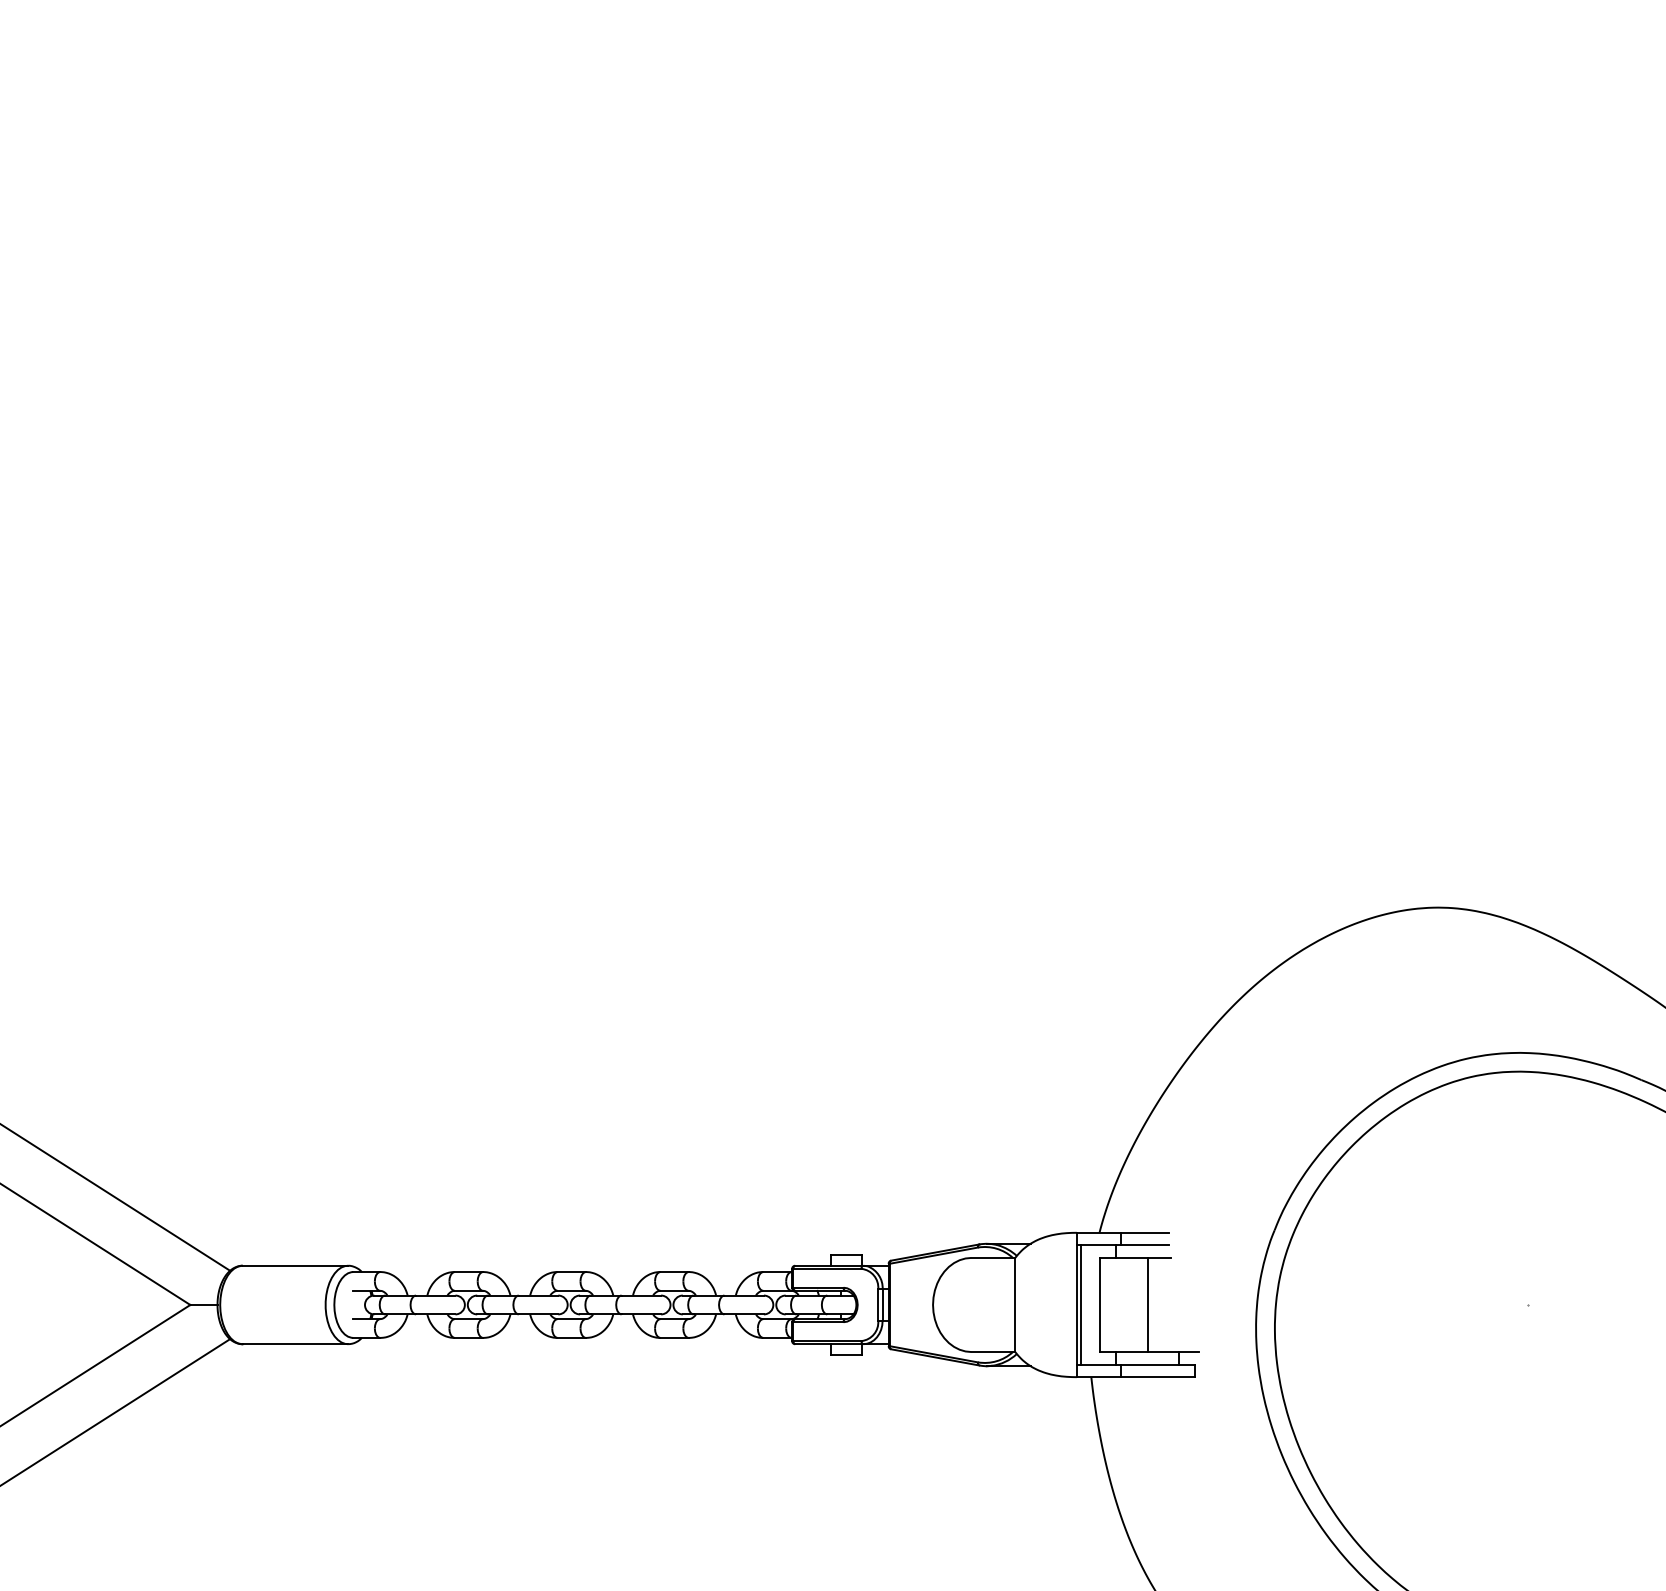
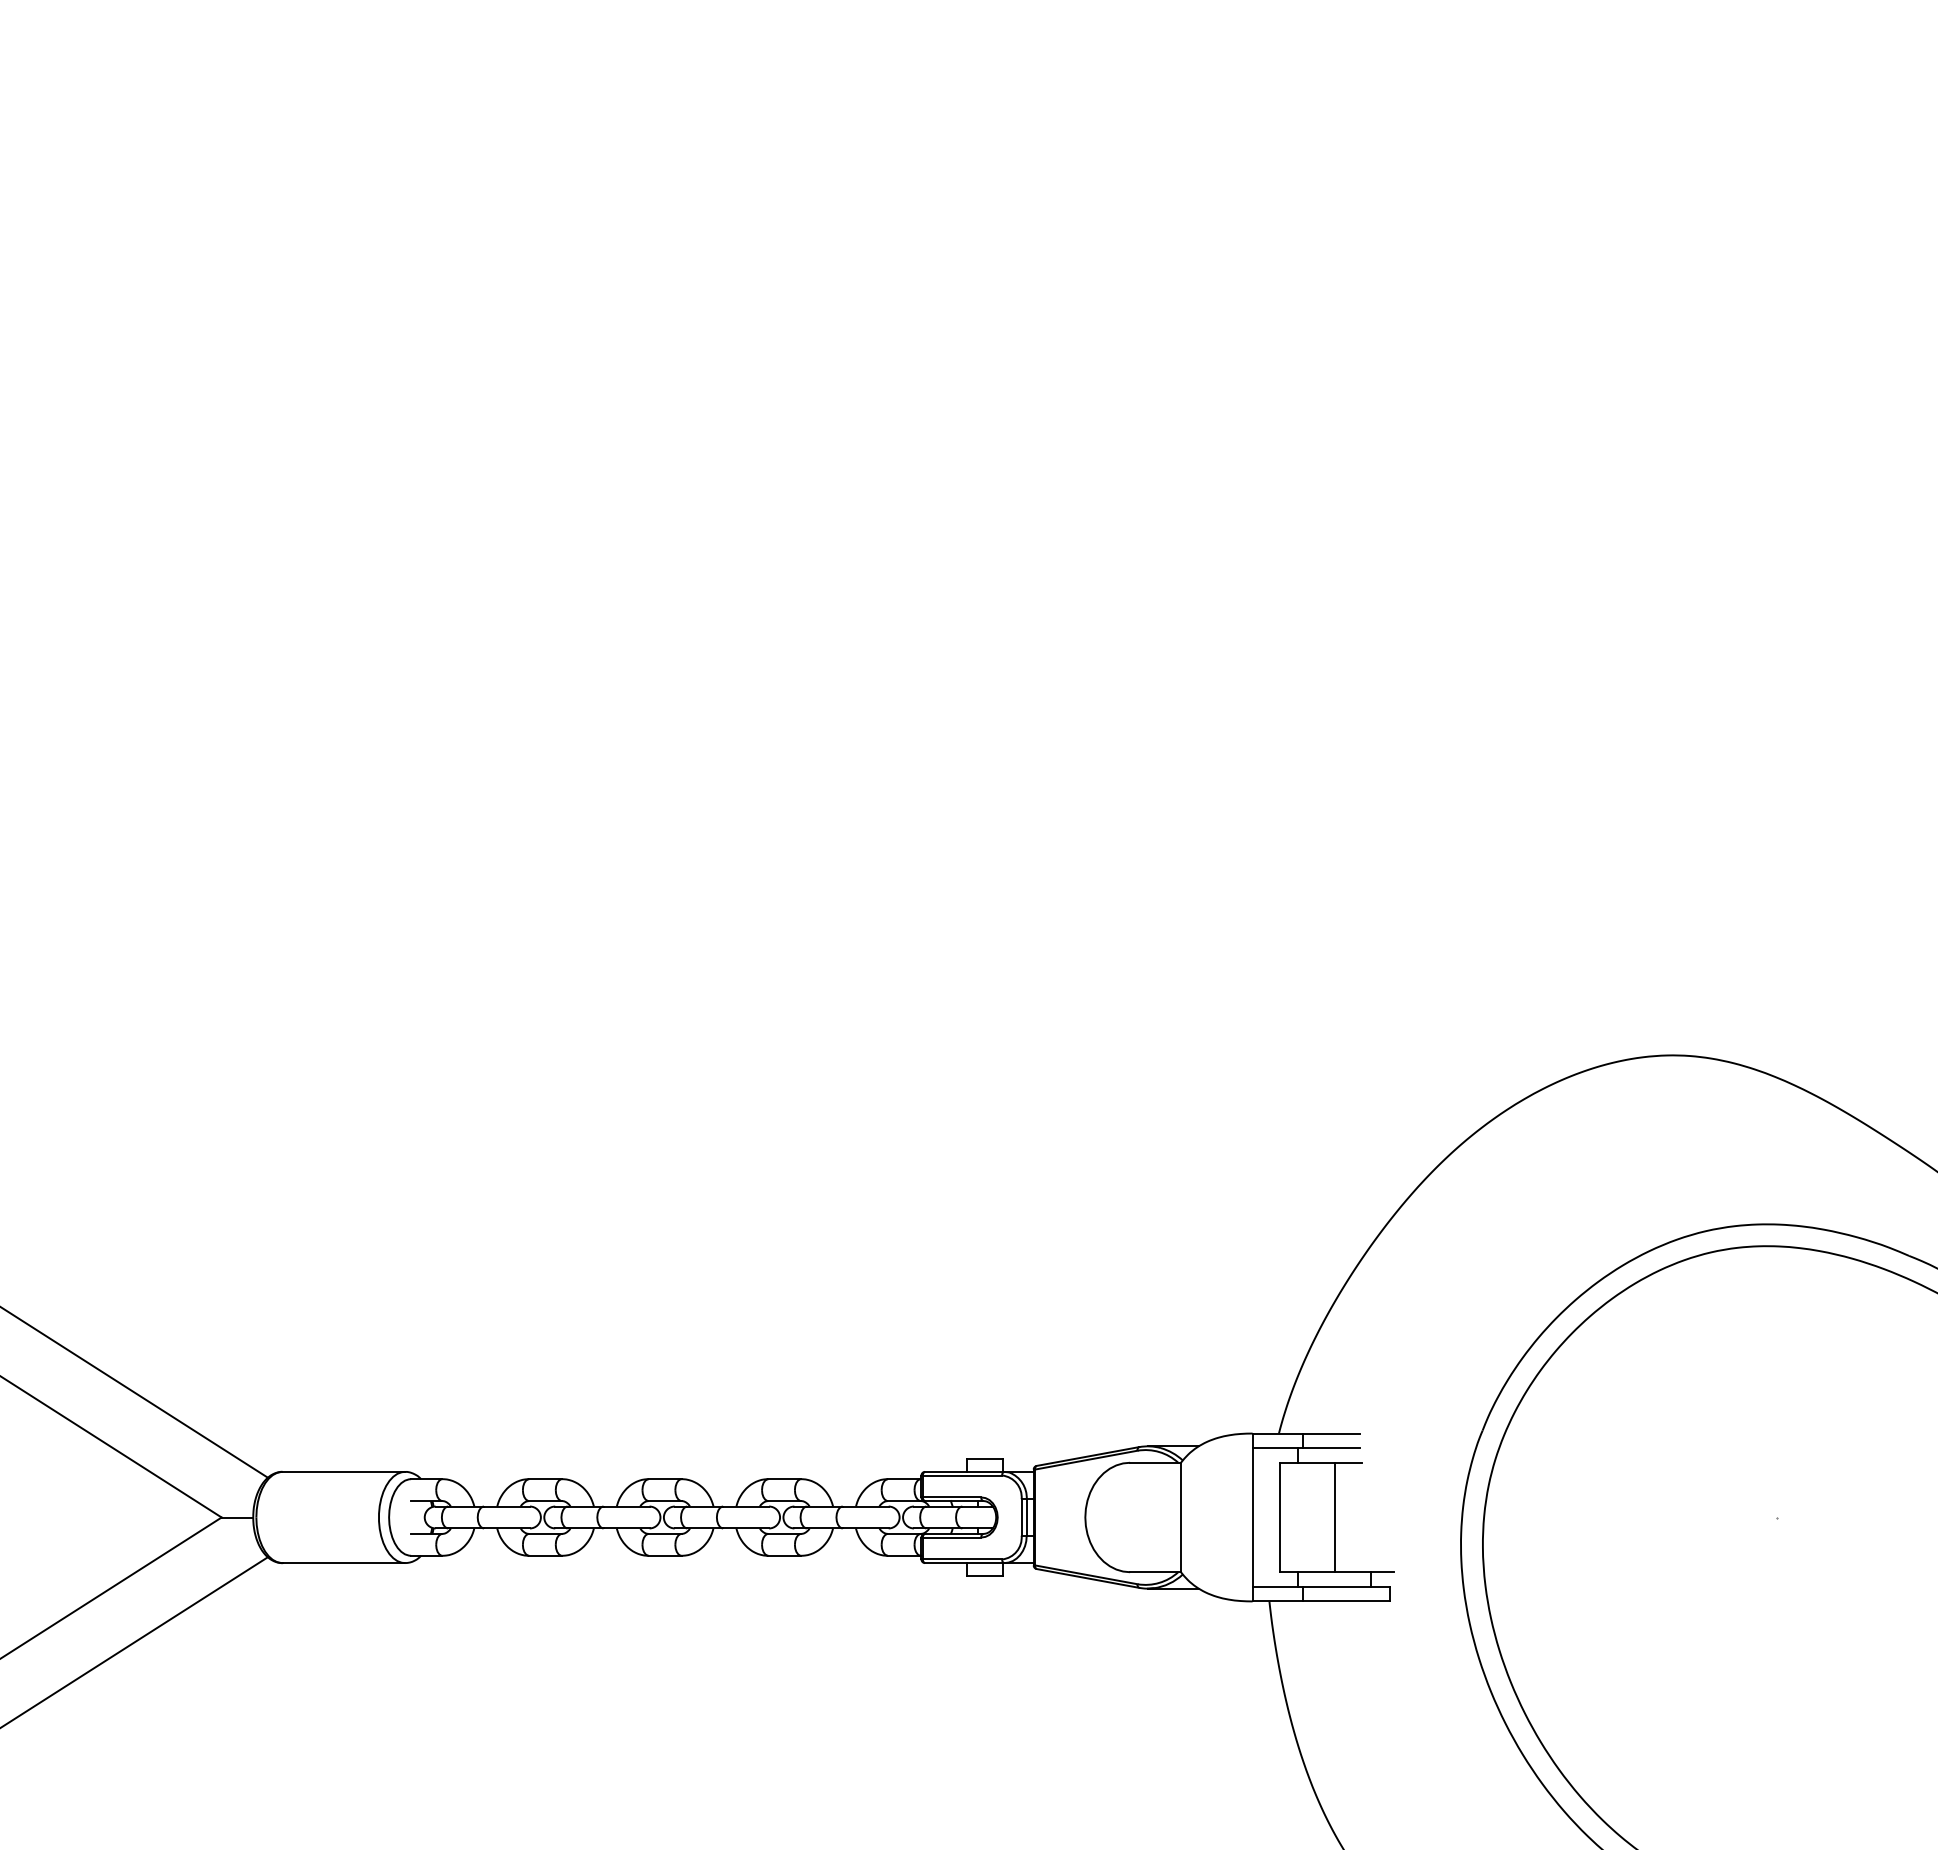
line: (1081, 1304) -> (1257, 1517), removed

